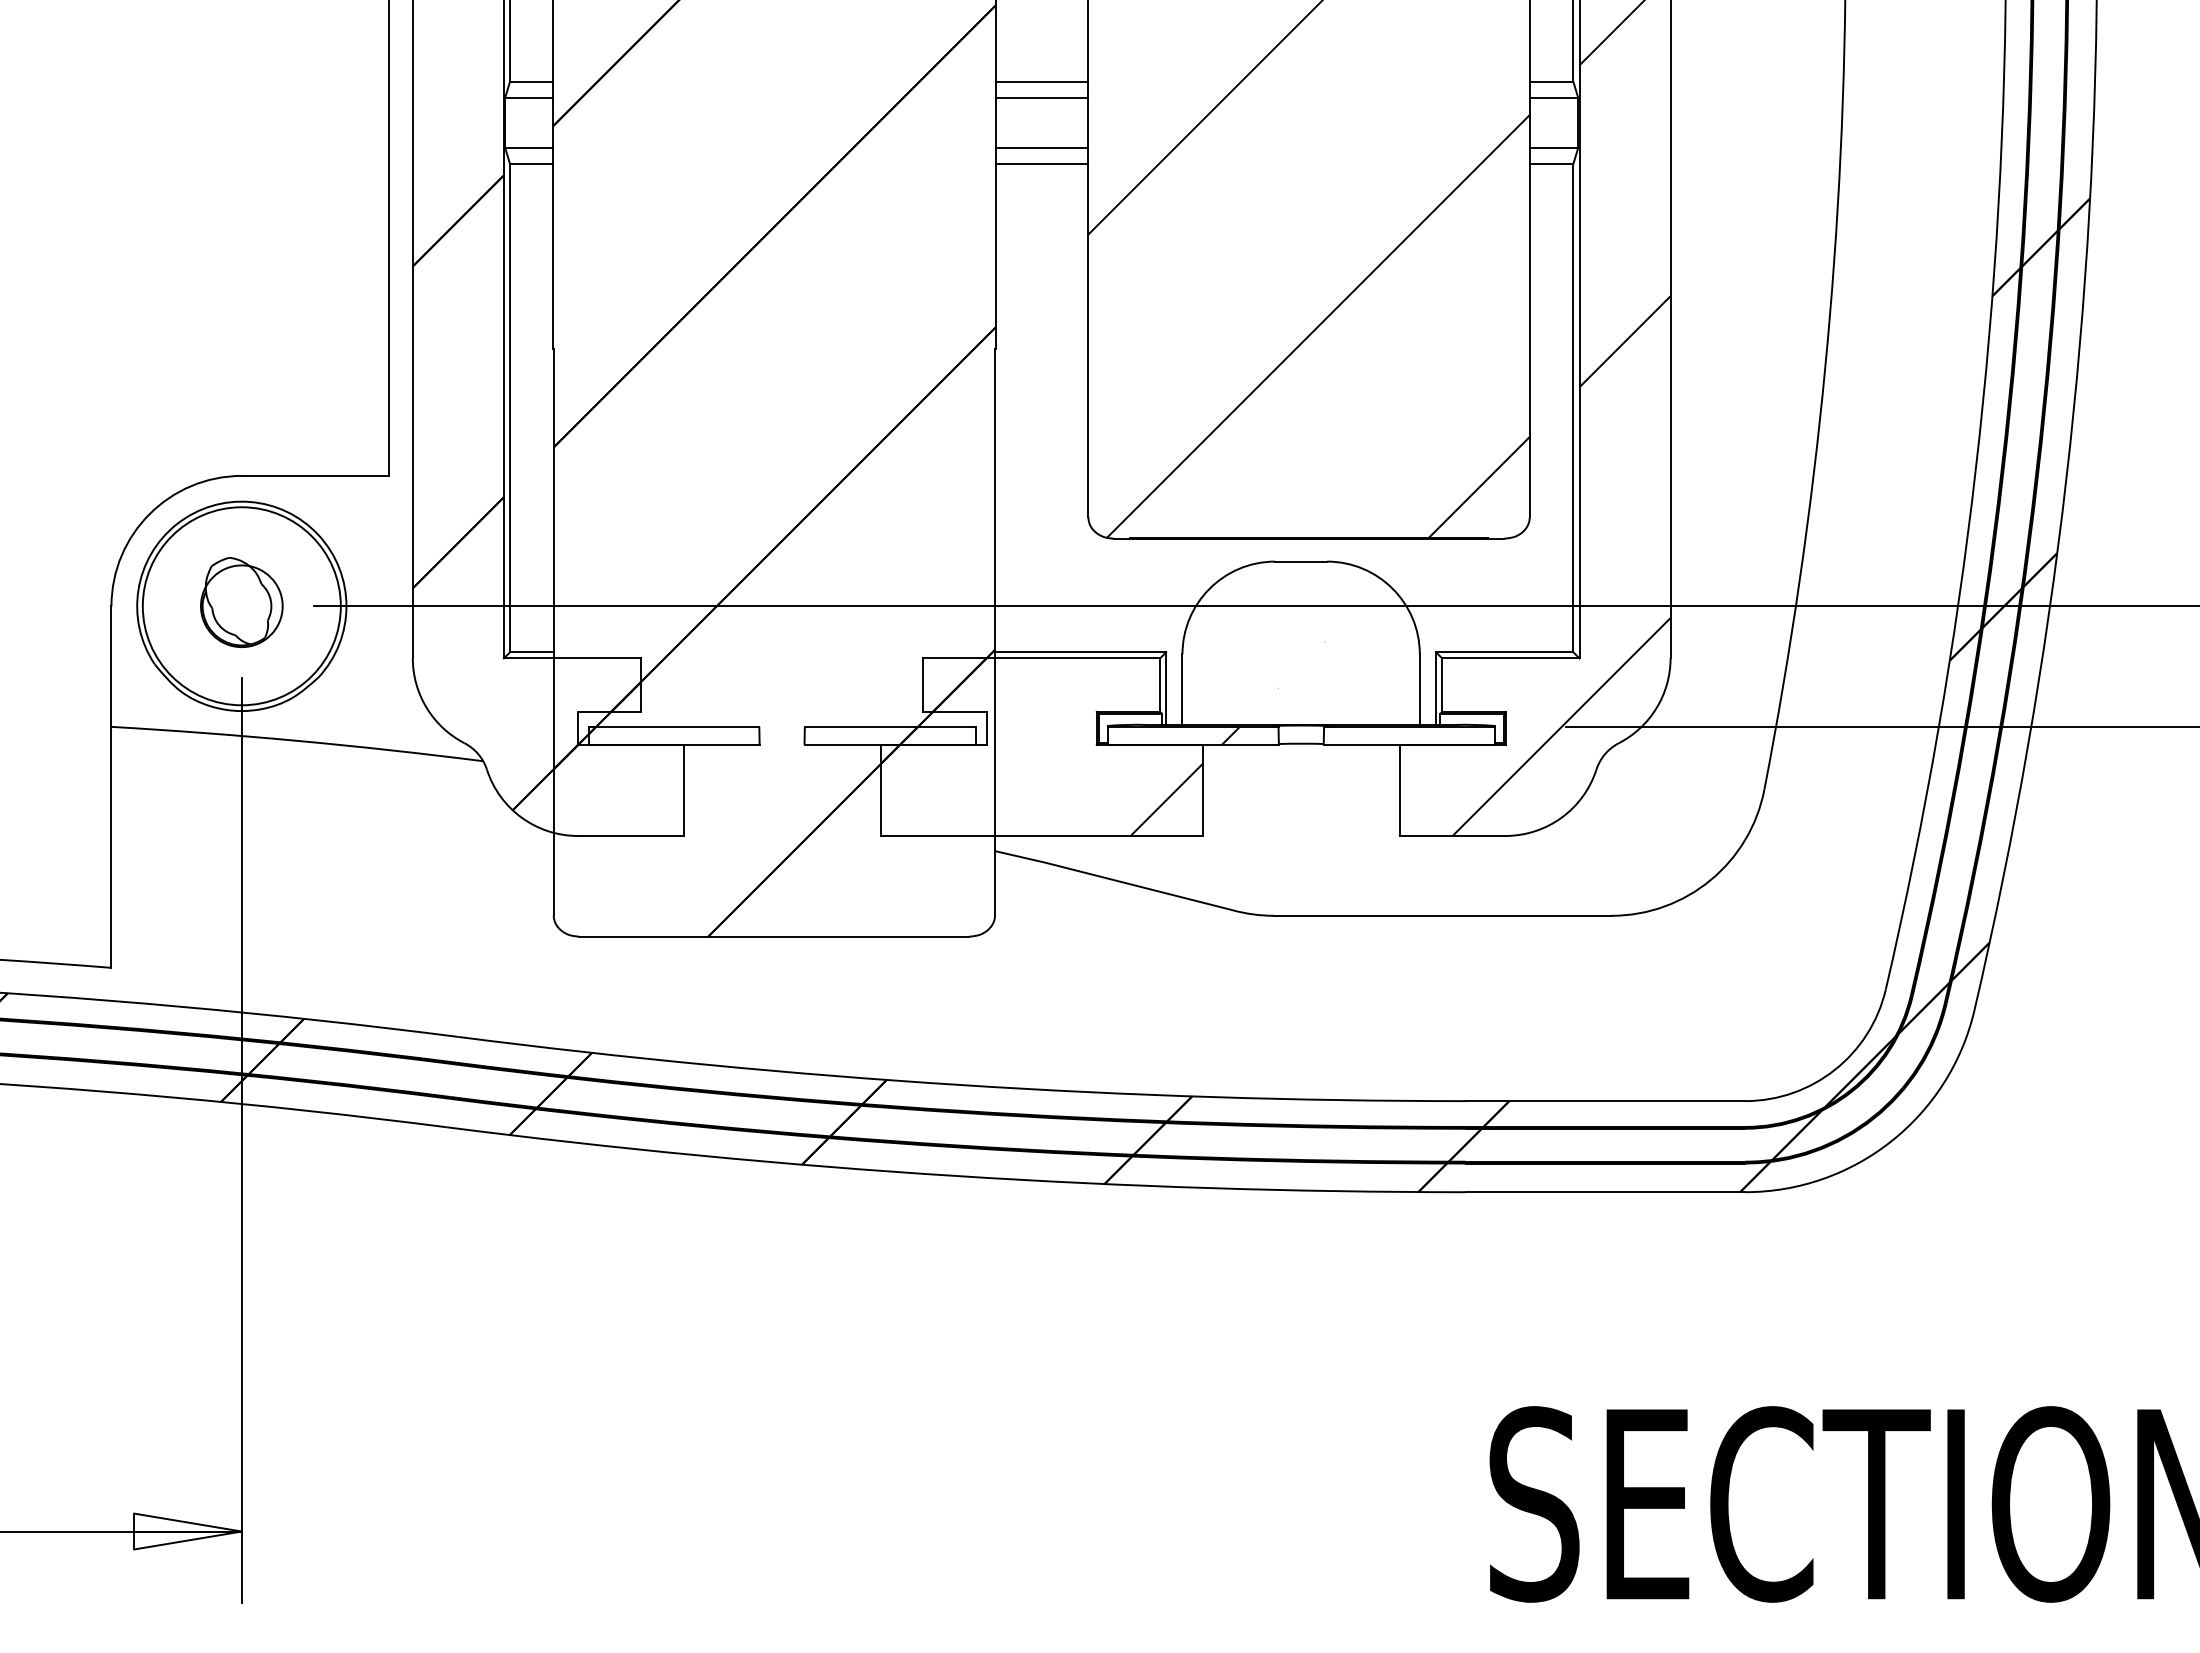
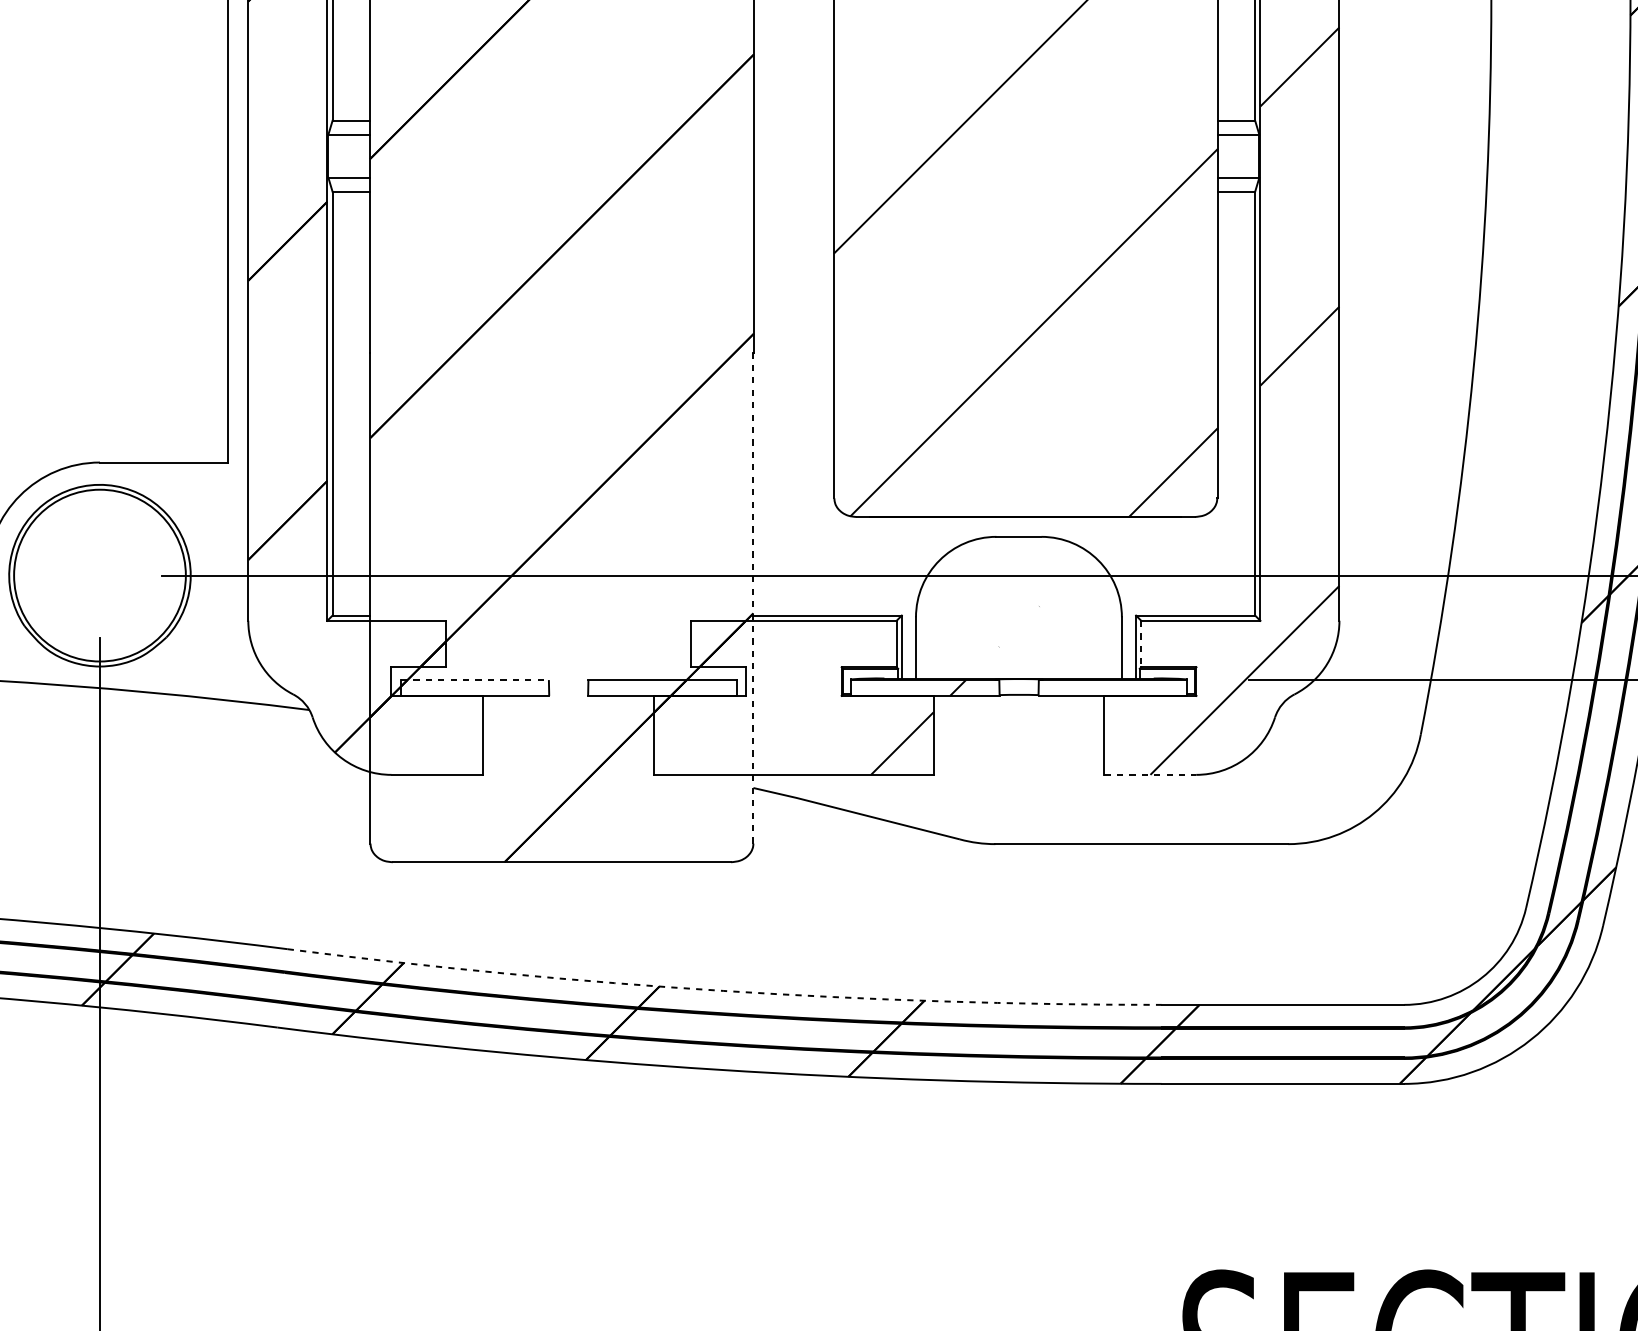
line: (1041, 82) -> (793, 121), removed
line: (1041, 97) -> (793, 134), removed
line: (1041, 147) -> (793, 177), removed
line: (1041, 163) -> (793, 191), removed
part: (241, 601) -> (99, 571), removed
line: (995, 631) -> (753, 597), solid -> dashed
line: (1442, 685) -> (1141, 644), solid -> dashed
line: (674, 726) -> (475, 679), solid -> dashed
line: (1452, 835) -> (1150, 774), solid -> dashed
arc: (960, 1085) -> (723, 991), solid -> dashed

